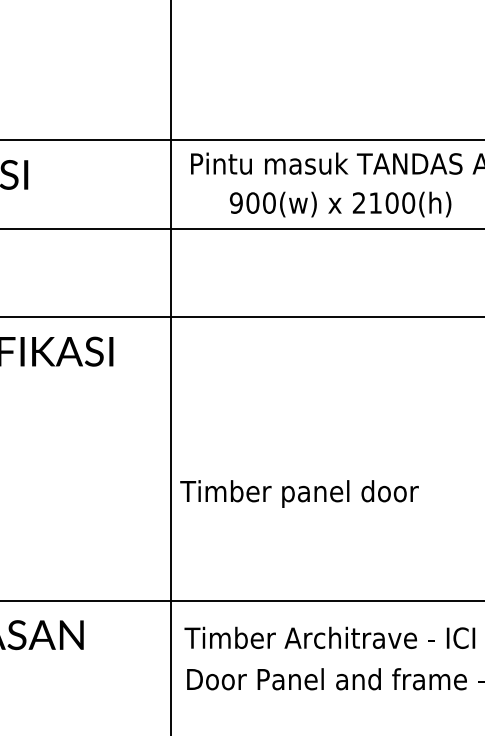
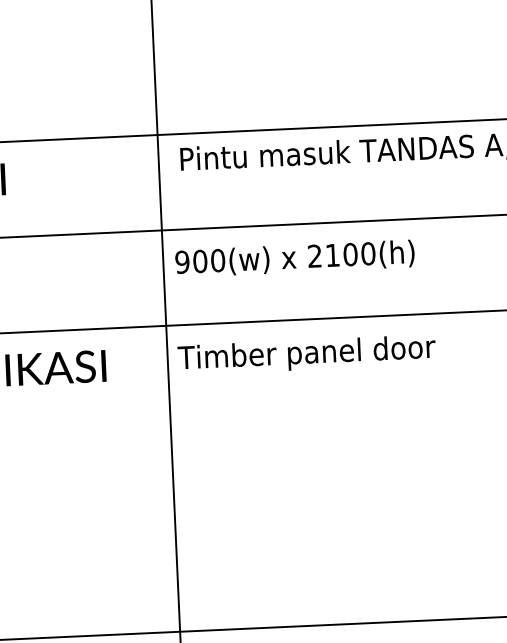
text: (340, 204) -> (294, 258), moved
text: (299, 493) -> (306, 354), moved

